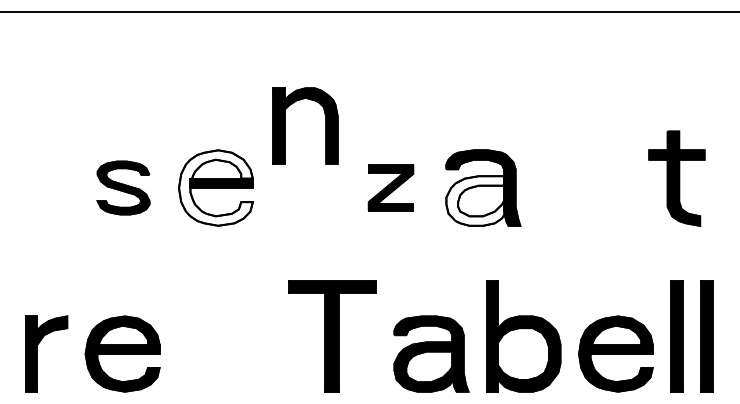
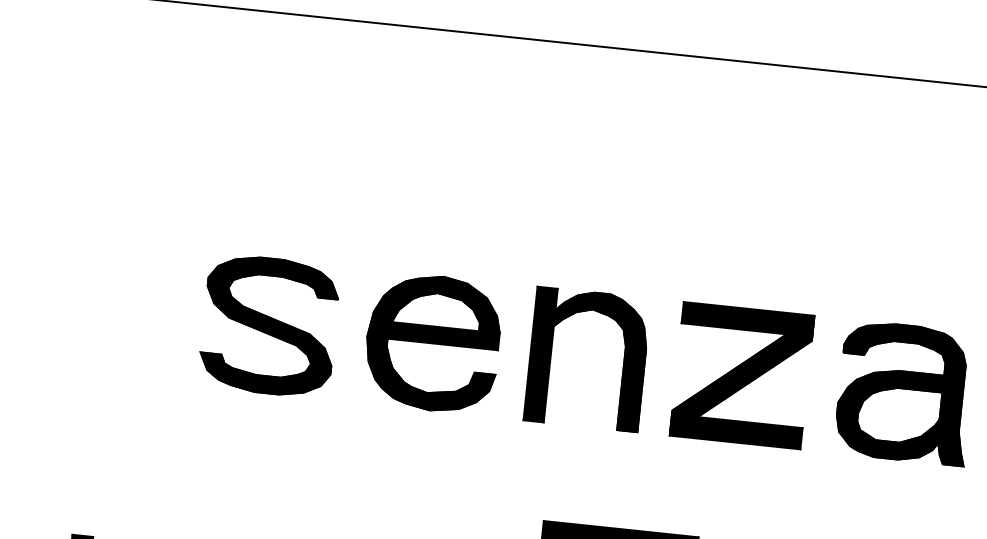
part: (285, 125) -> (552, 354), moved
part: (123, 187) -> (269, 325), size x1.43
fill: (215, 187) -> (431, 342), added
part: (390, 187) -> (741, 374), size x1.67
fill: (476, 200) -> (890, 413), added

